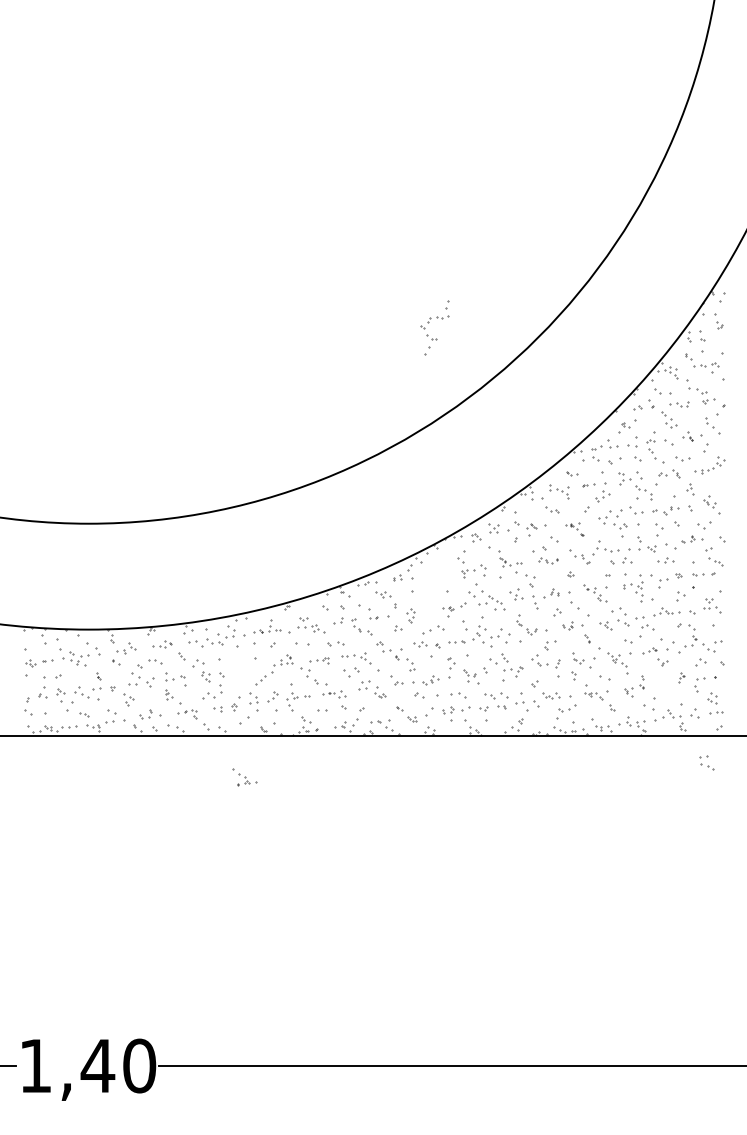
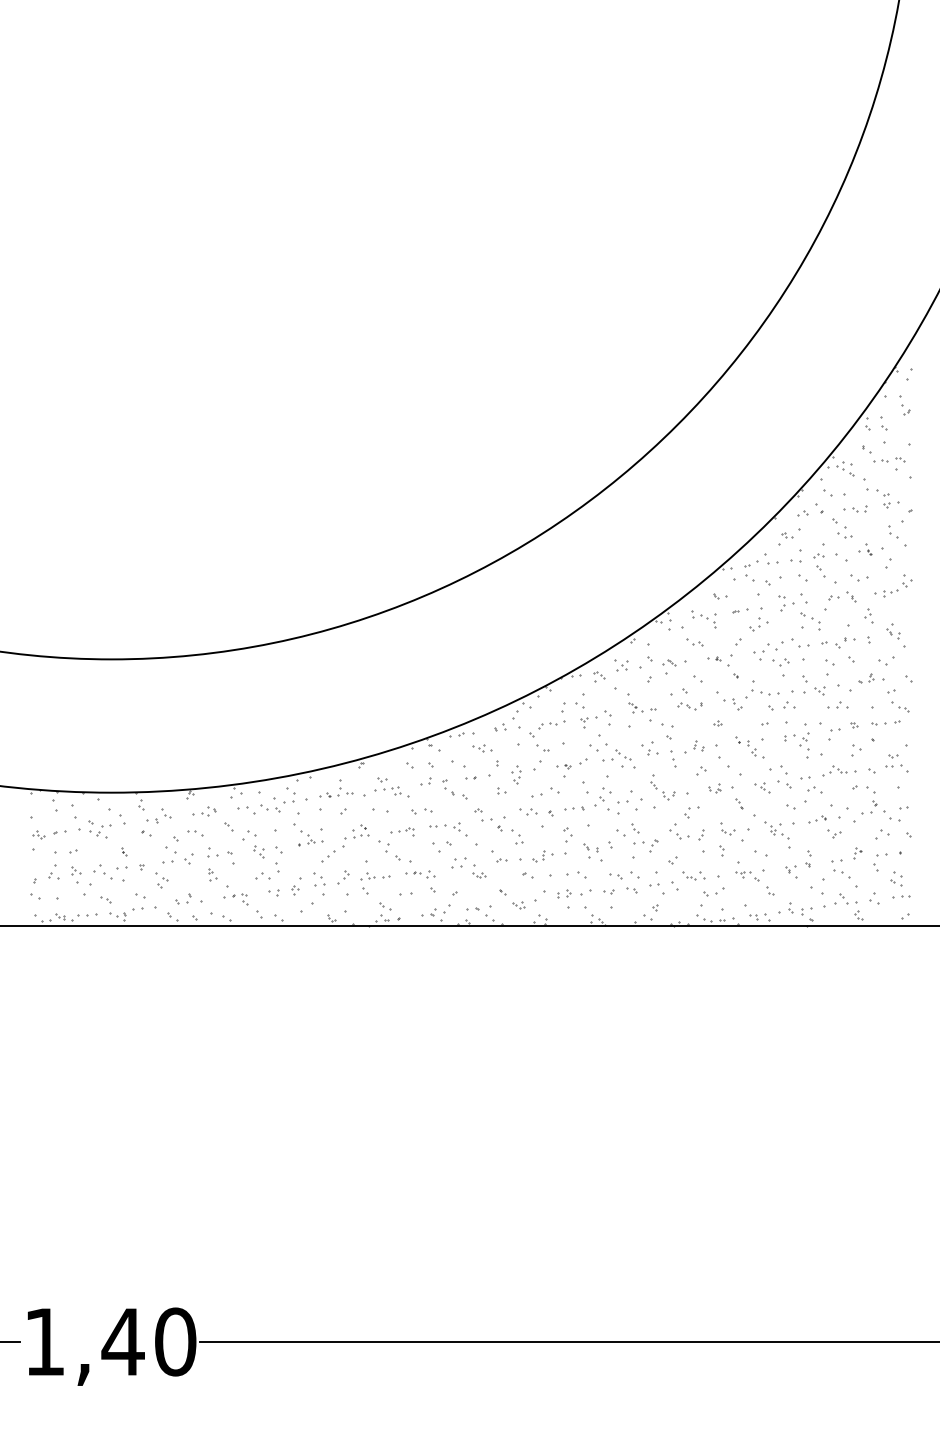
part: (429, 322) -> (540, 729), moved
part: (574, 529) -> (722, 666), size x1.43
part: (706, 762) -> (840, 868), moved
part: (244, 777) -> (307, 835), moved

